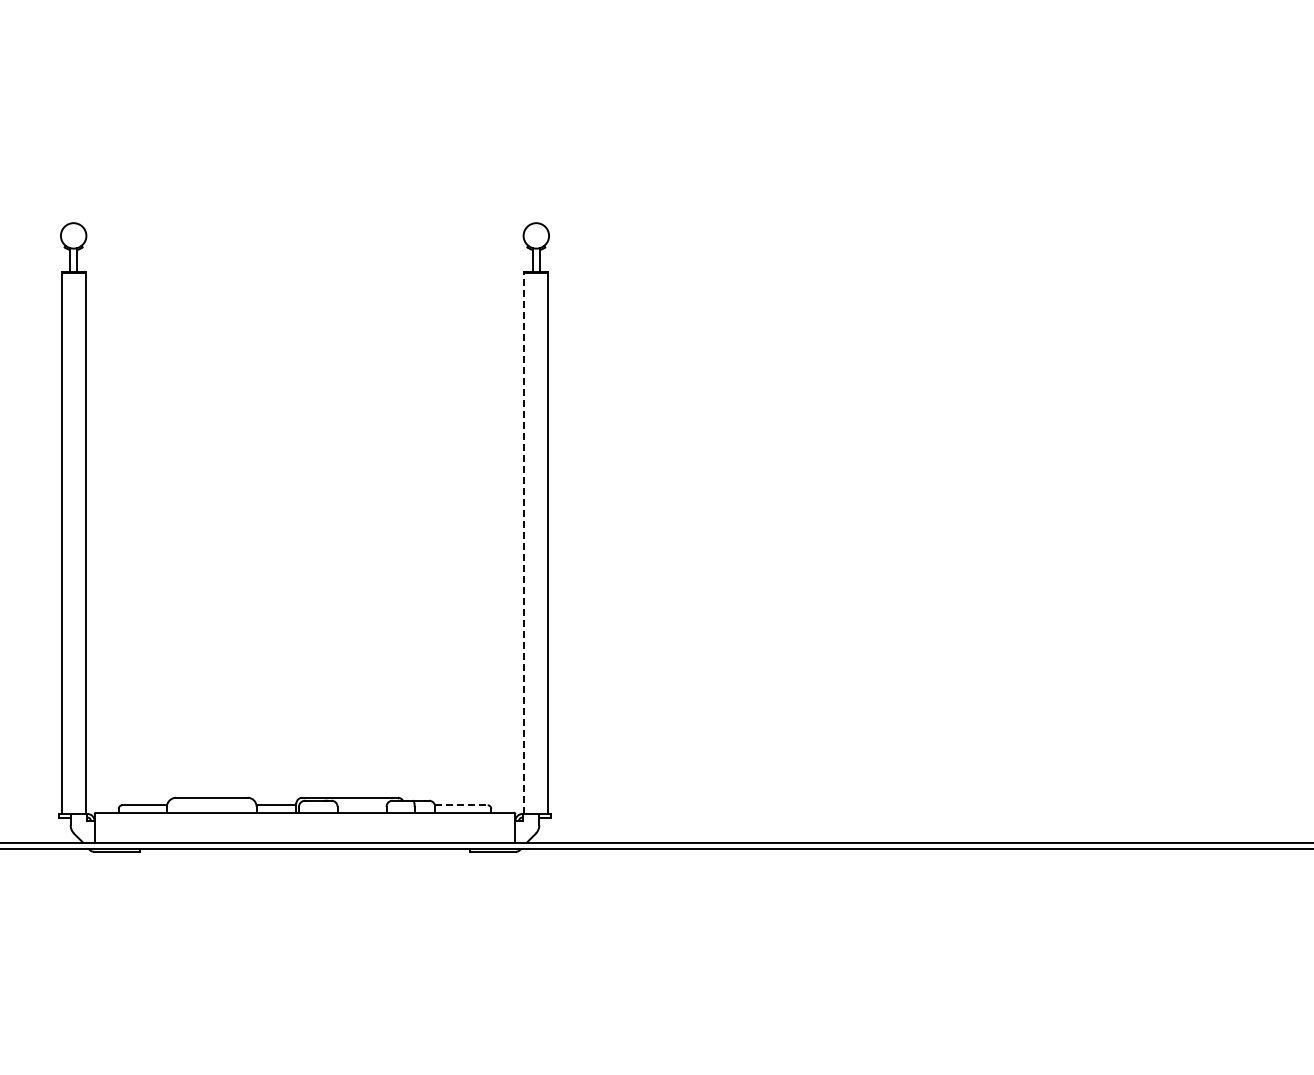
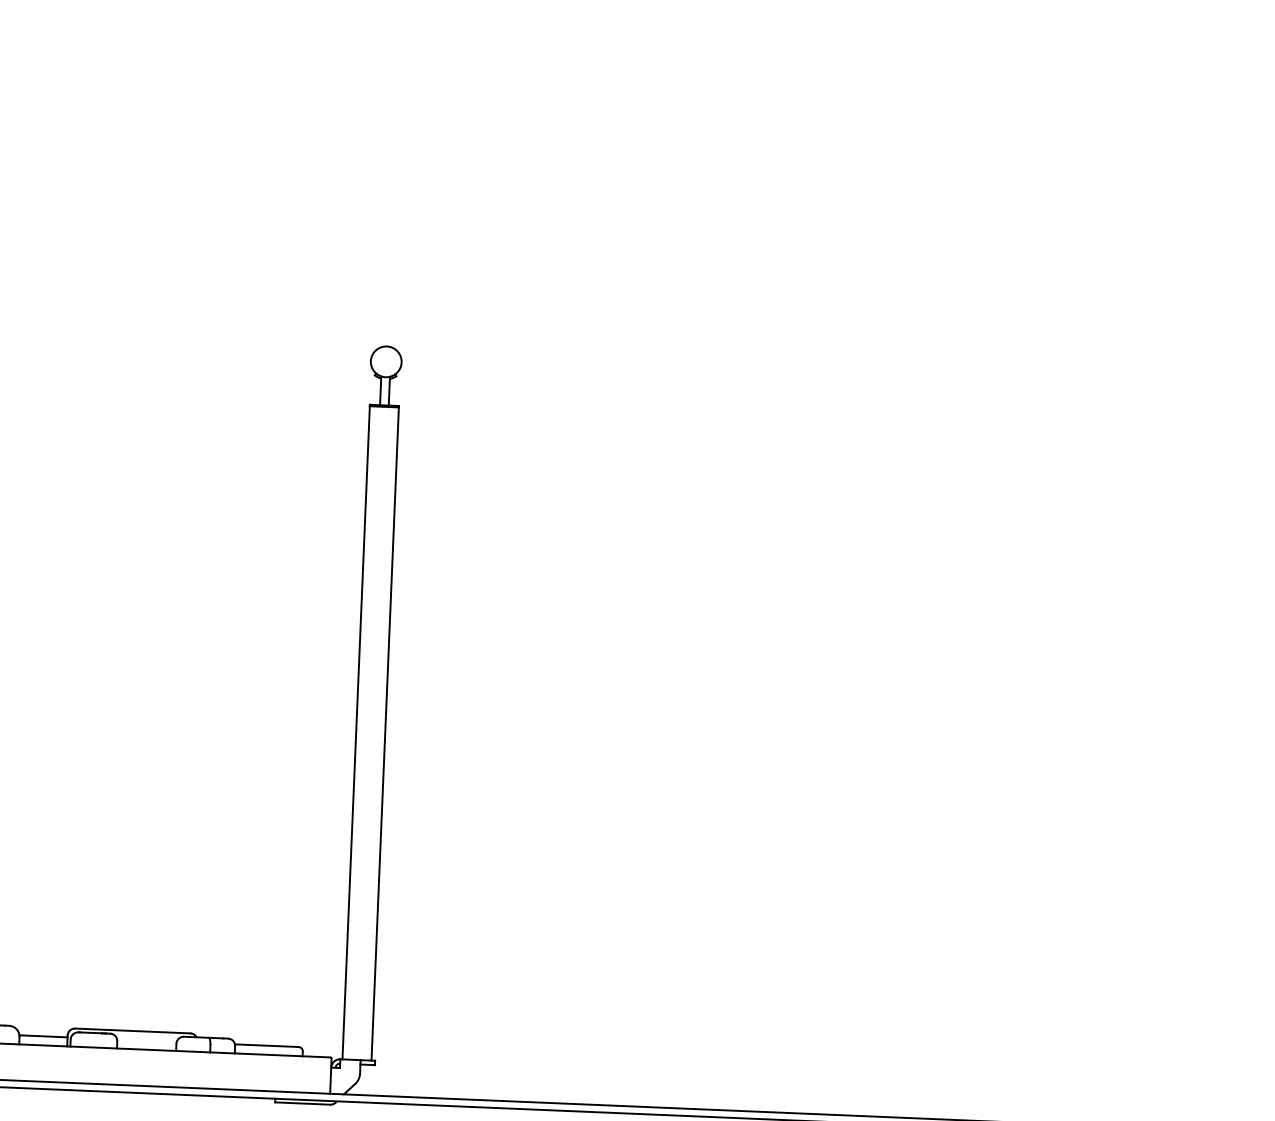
line: (524, 543) -> (356, 732), dashed -> solid
line: (461, 805) -> (267, 1045), dashed -> solid

